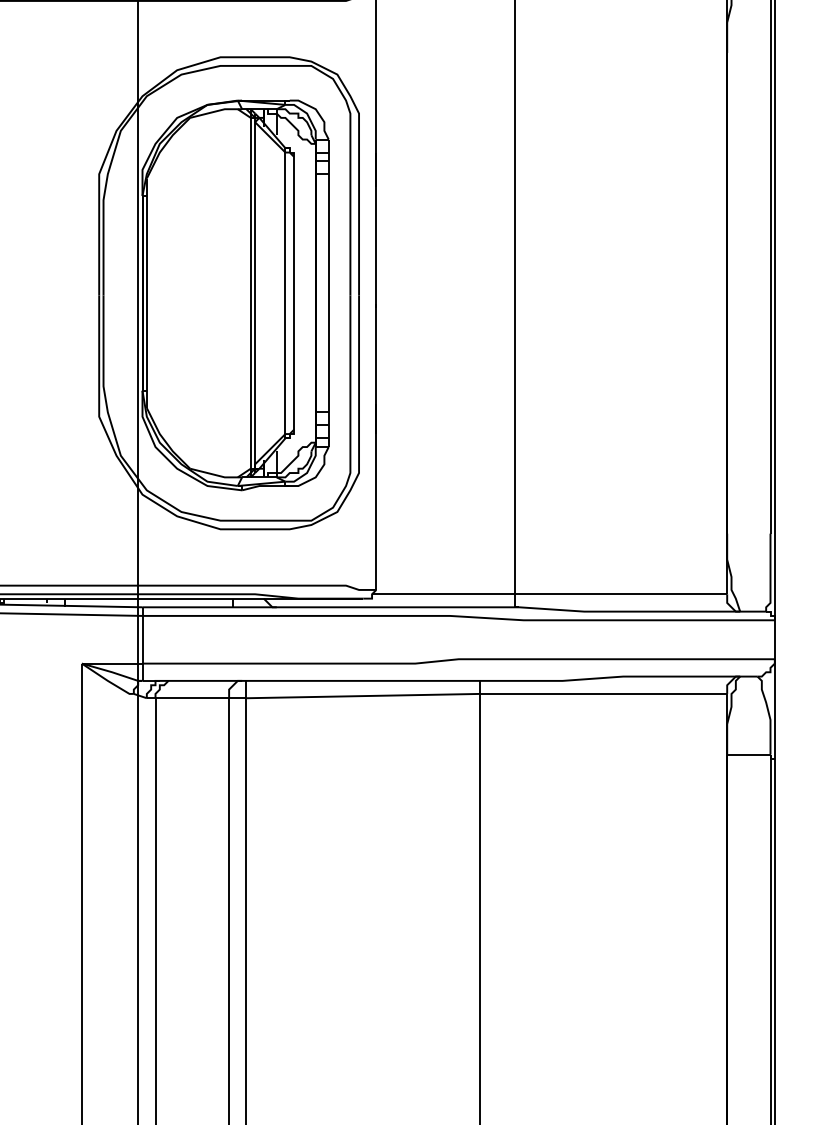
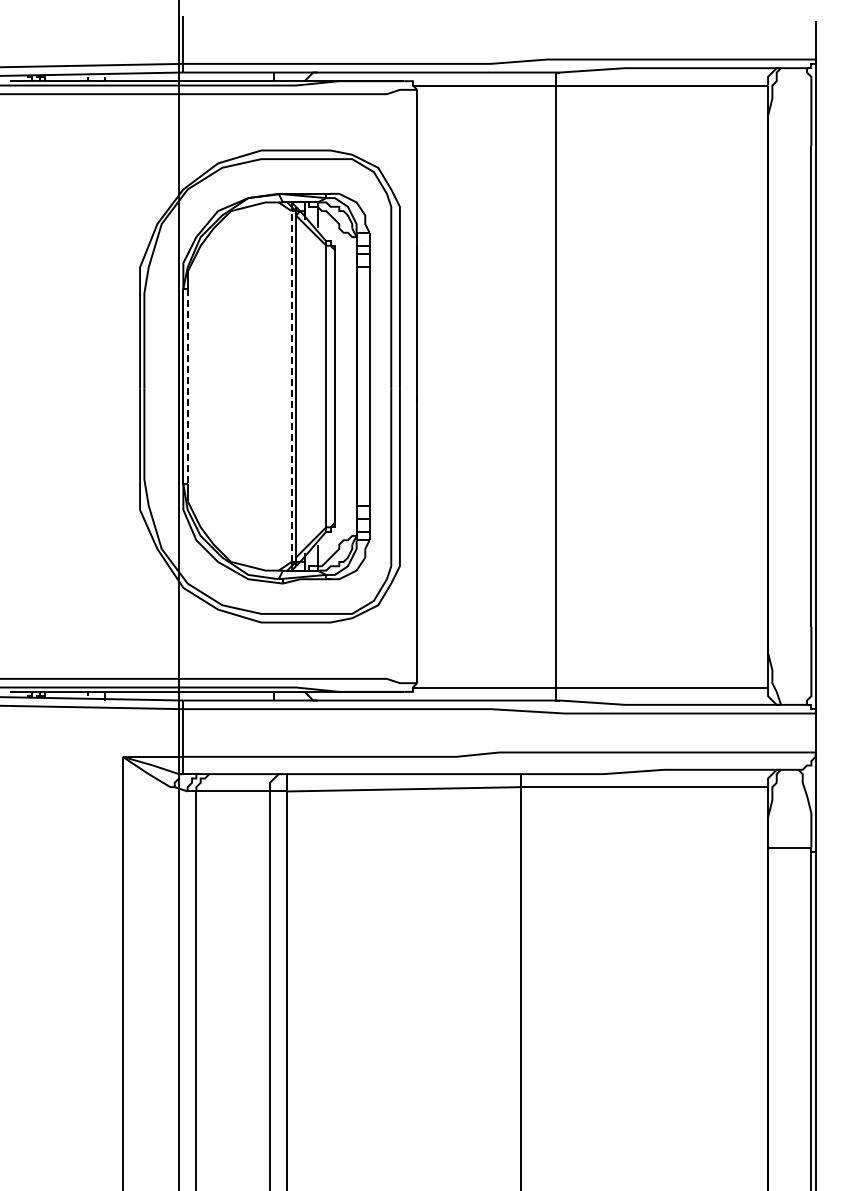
line: (250, 293) -> (291, 386), solid -> dashed
line: (146, 294) -> (187, 387), solid -> dashed

